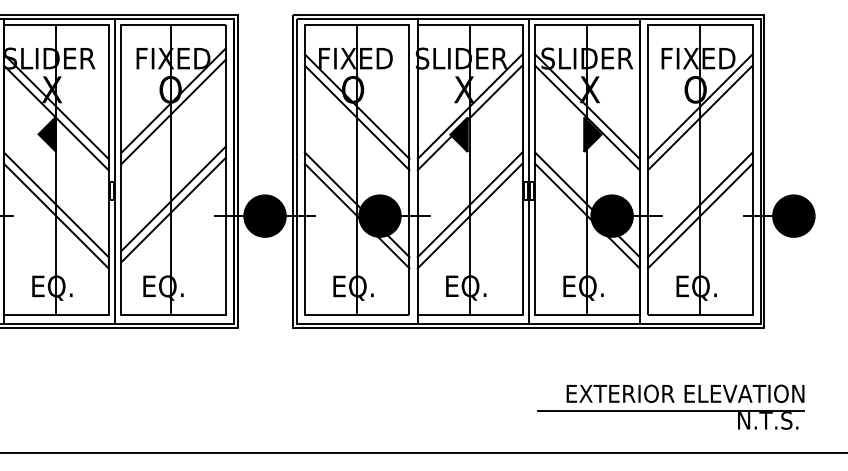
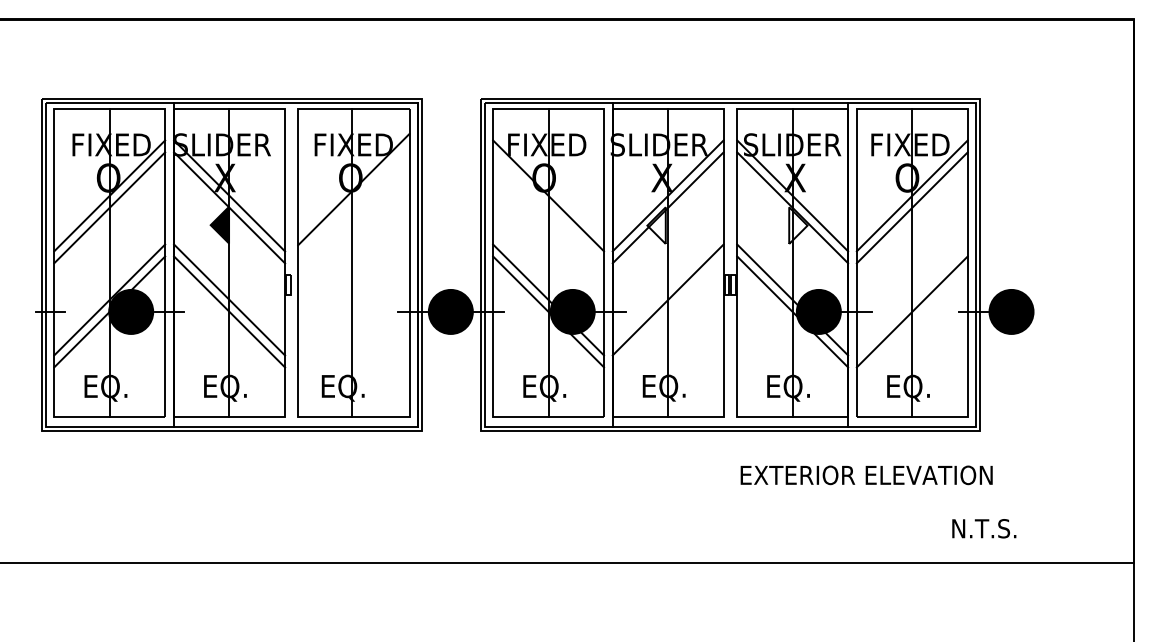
line: (173, 111) -> (353, 201), removed
line: (357, 117) -> (548, 207), removed
fill: (459, 134) -> (656, 225), removed
fill: (592, 134) -> (798, 225), removed
line: (114, 171) -> (291, 264), removed
line: (528, 171) -> (730, 264), removed
line: (173, 198) -> (353, 293), removed
line: (699, 204) -> (911, 299), removed
line: (173, 210) -> (353, 305), removed
line: (469, 215) -> (667, 311), removed
text: (685, 393) -> (866, 475), moved
line: (670, 410) -> (880, 518), removed

